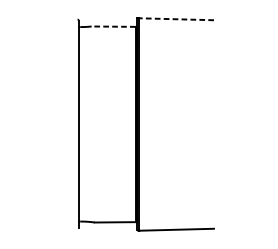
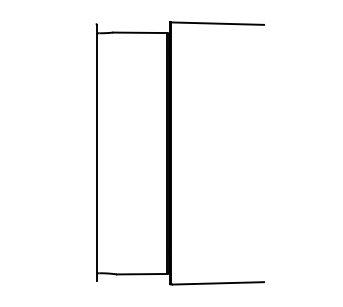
line: (176, 19) -> (217, 23), dashed -> solid
line: (113, 26) -> (139, 32), dashed -> solid

